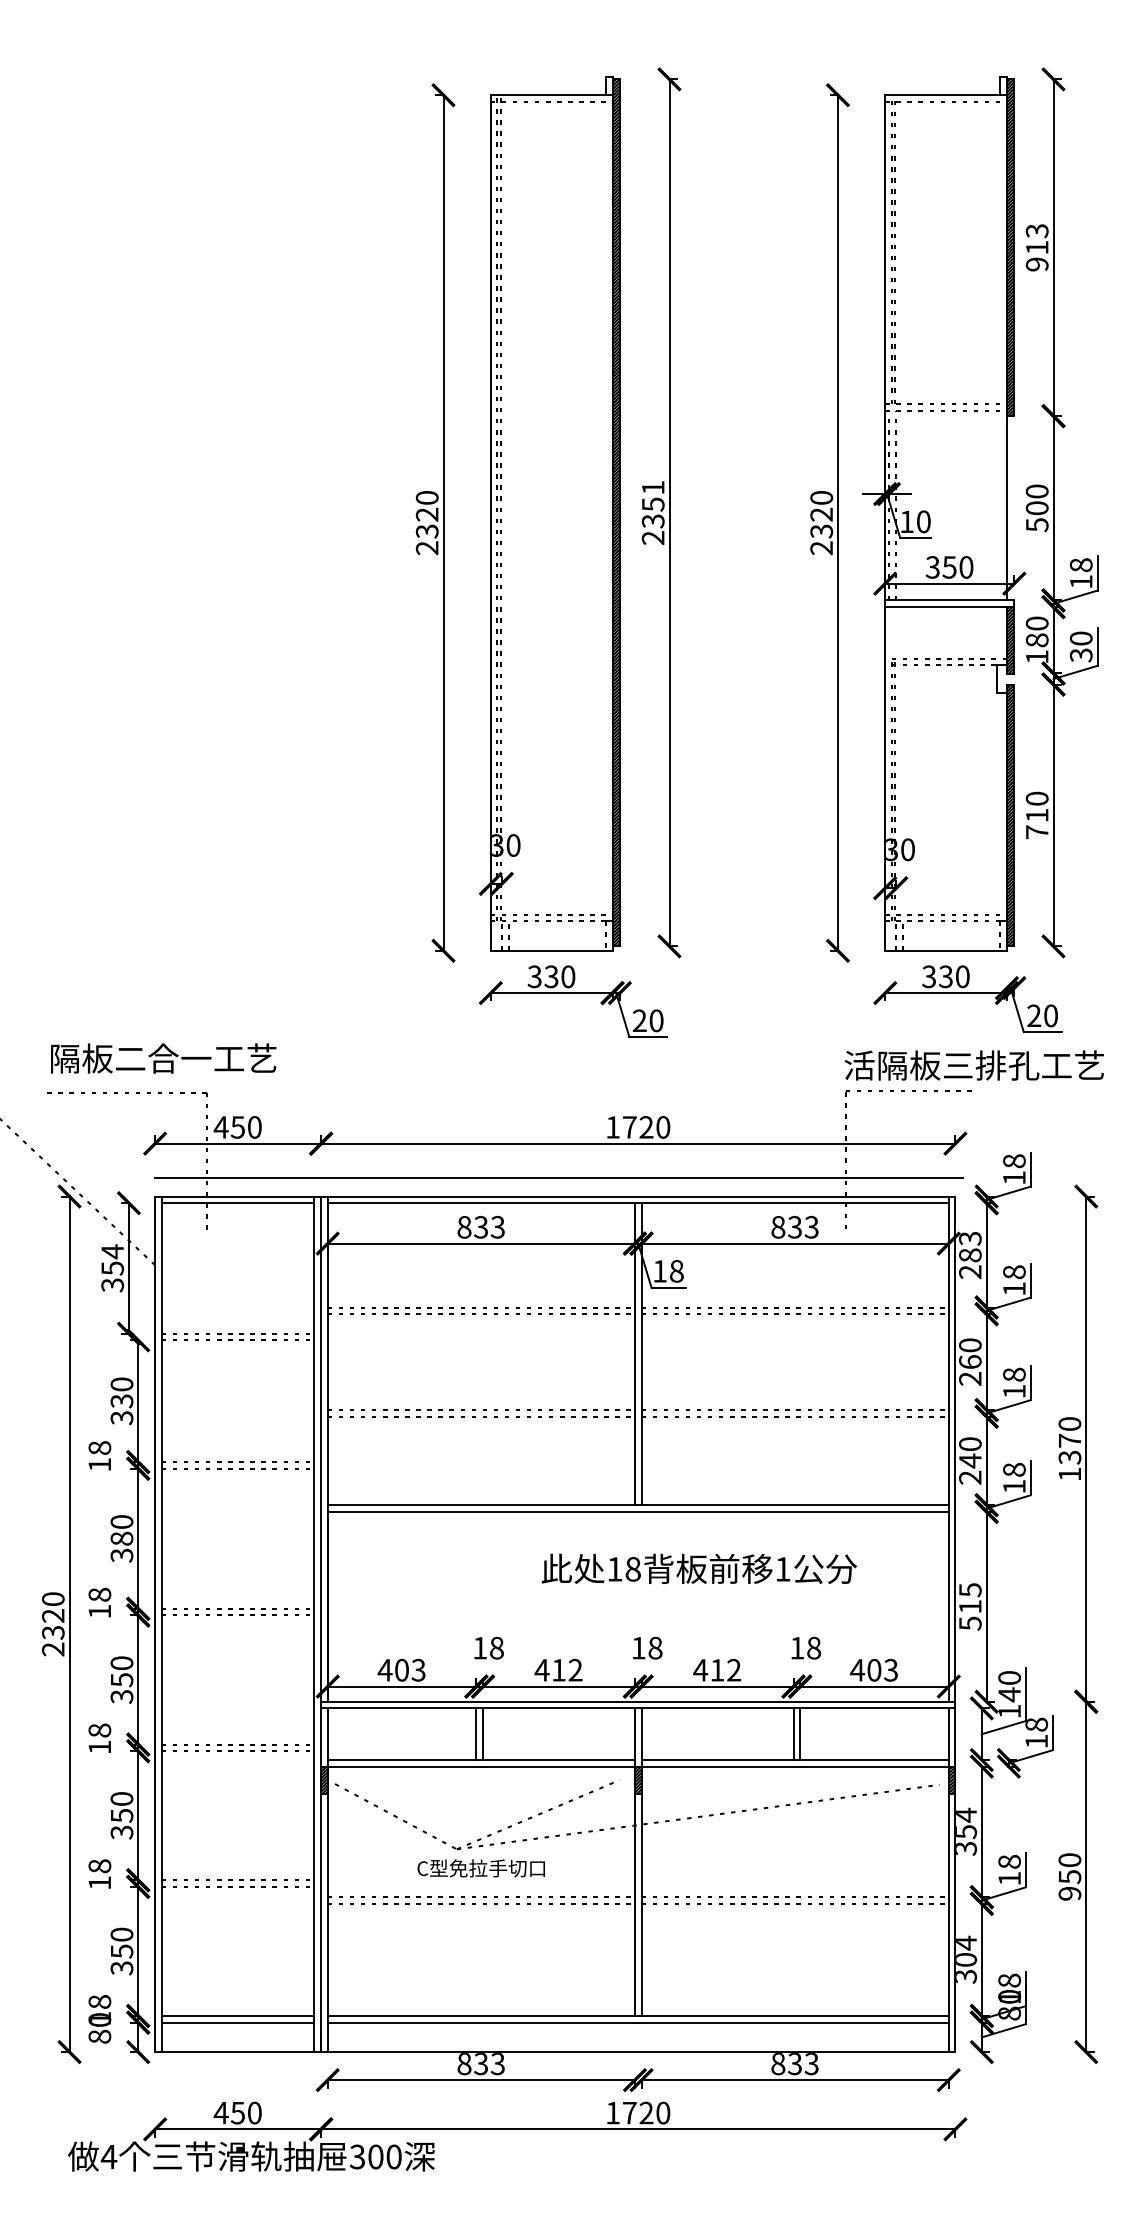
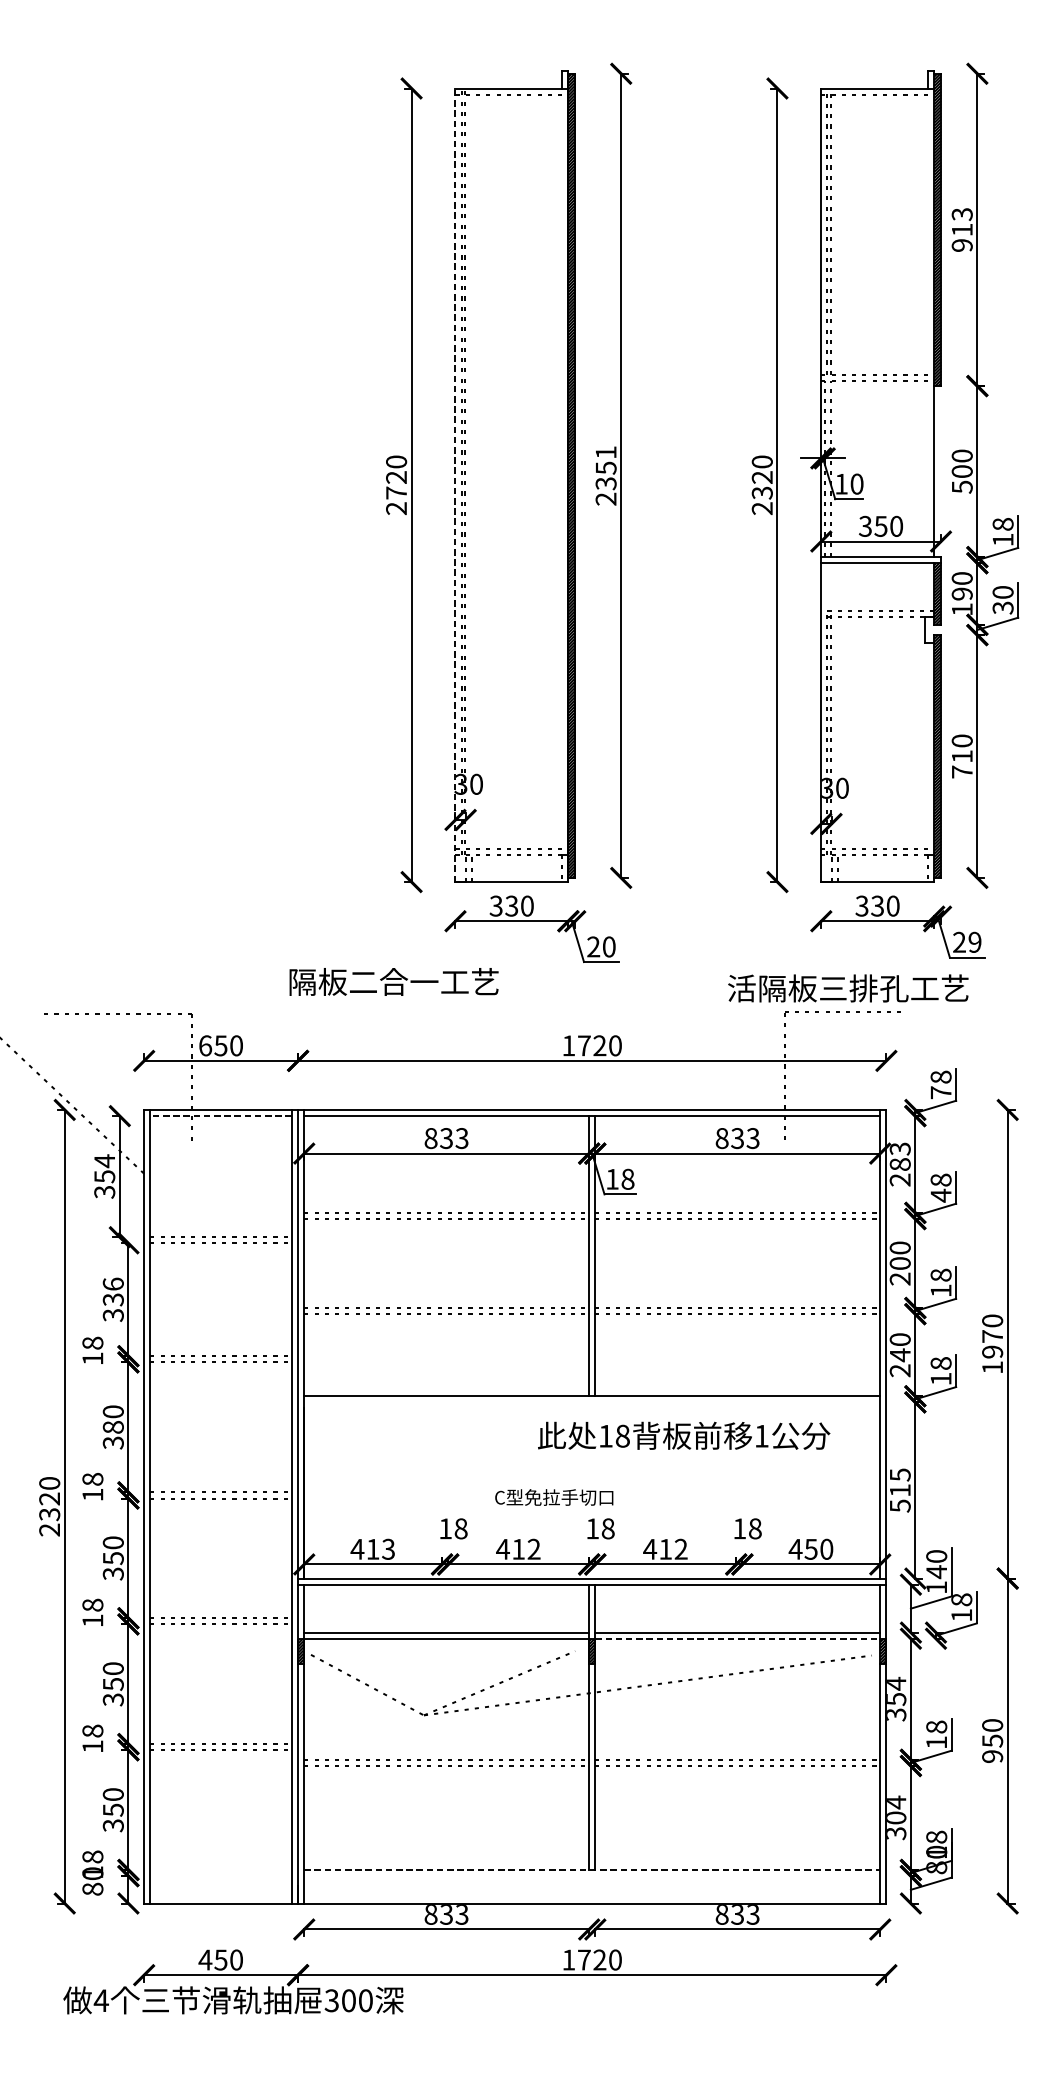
line: (490, 523) -> (455, 485), solid -> dashed
text: (426, 531) -> (395, 493), 2320 -> 2720
text: (1036, 640) -> (961, 594), 180 -> 190
text: (1050, 1015) -> (974, 942), 20 -> 29
text: (163, 1058) -> (393, 981), moved
text: (973, 1065) -> (847, 988), moved
text: (220, 1127) -> (204, 1045), 450 -> 650
text: (1014, 1177) -> (941, 1092), 18 -> 78
line: (558, 1178) -> (518, 1093), removed
line: (237, 1203) -> (220, 1116), solid -> dashed
text: (1014, 1288) -> (941, 1195), 18 -> 48
text: (970, 1361) -> (900, 1262), 260 -> 200
text: (121, 1384) -> (112, 1284), 330 -> 336
text: (1070, 1457) -> (993, 1351), 1370 -> 1970
line: (637, 1511) -> (591, 1402), removed
text: (698, 1568) -> (683, 1435), moved
text: (401, 1669) -> (372, 1548), 403 -> 413
text: (882, 1669) -> (818, 1548), 403 -> 450
line: (476, 1734) -> (442, 1608), removed
line: (483, 1734) -> (448, 1608), removed
line: (793, 1734) -> (736, 1608), removed
line: (800, 1734) -> (742, 1608), removed
line: (795, 1766) -> (738, 1638), solid -> dashed
text: (480, 1868) -> (553, 1497), moved
line: (237, 2015) -> (220, 1869), removed
line: (638, 2015) -> (592, 1869), solid -> dashed
line: (237, 2022) -> (220, 1876), removed
line: (637, 2022) -> (591, 1876), removed

